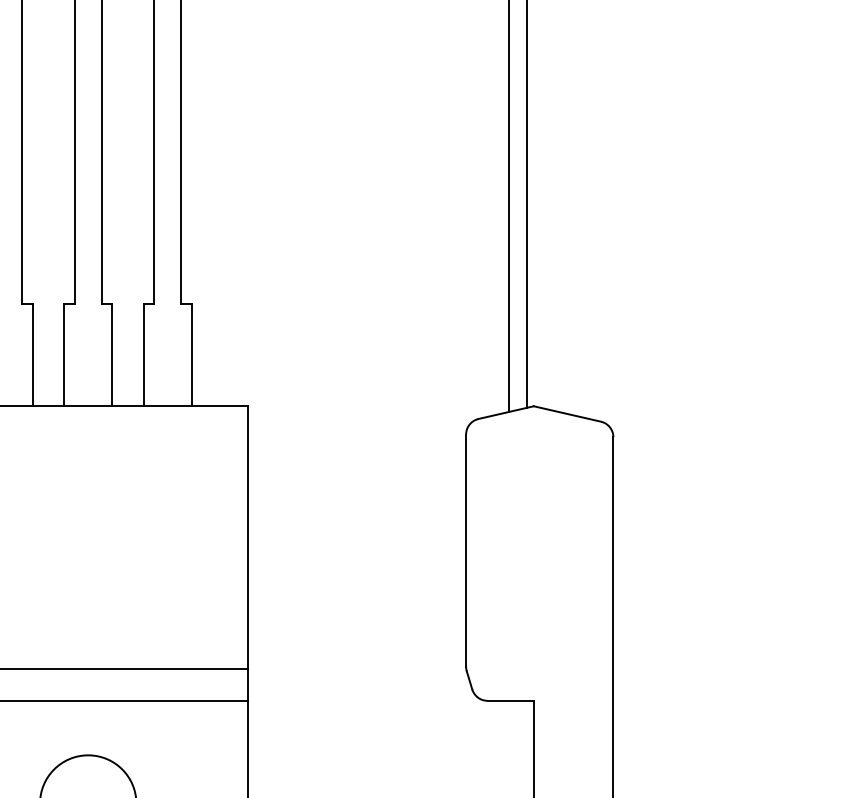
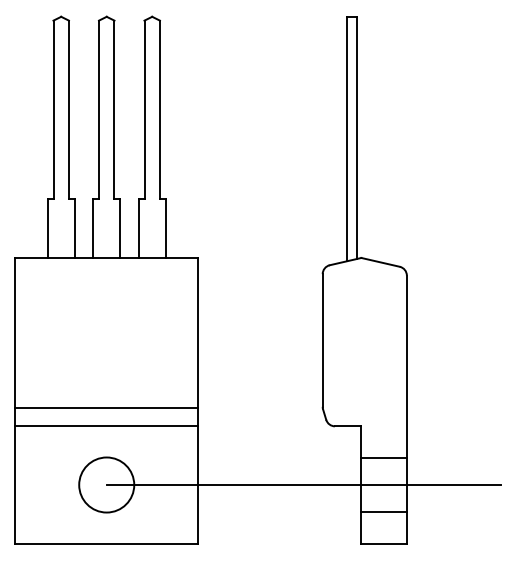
line: (572, 755) -> (383, 457), added

